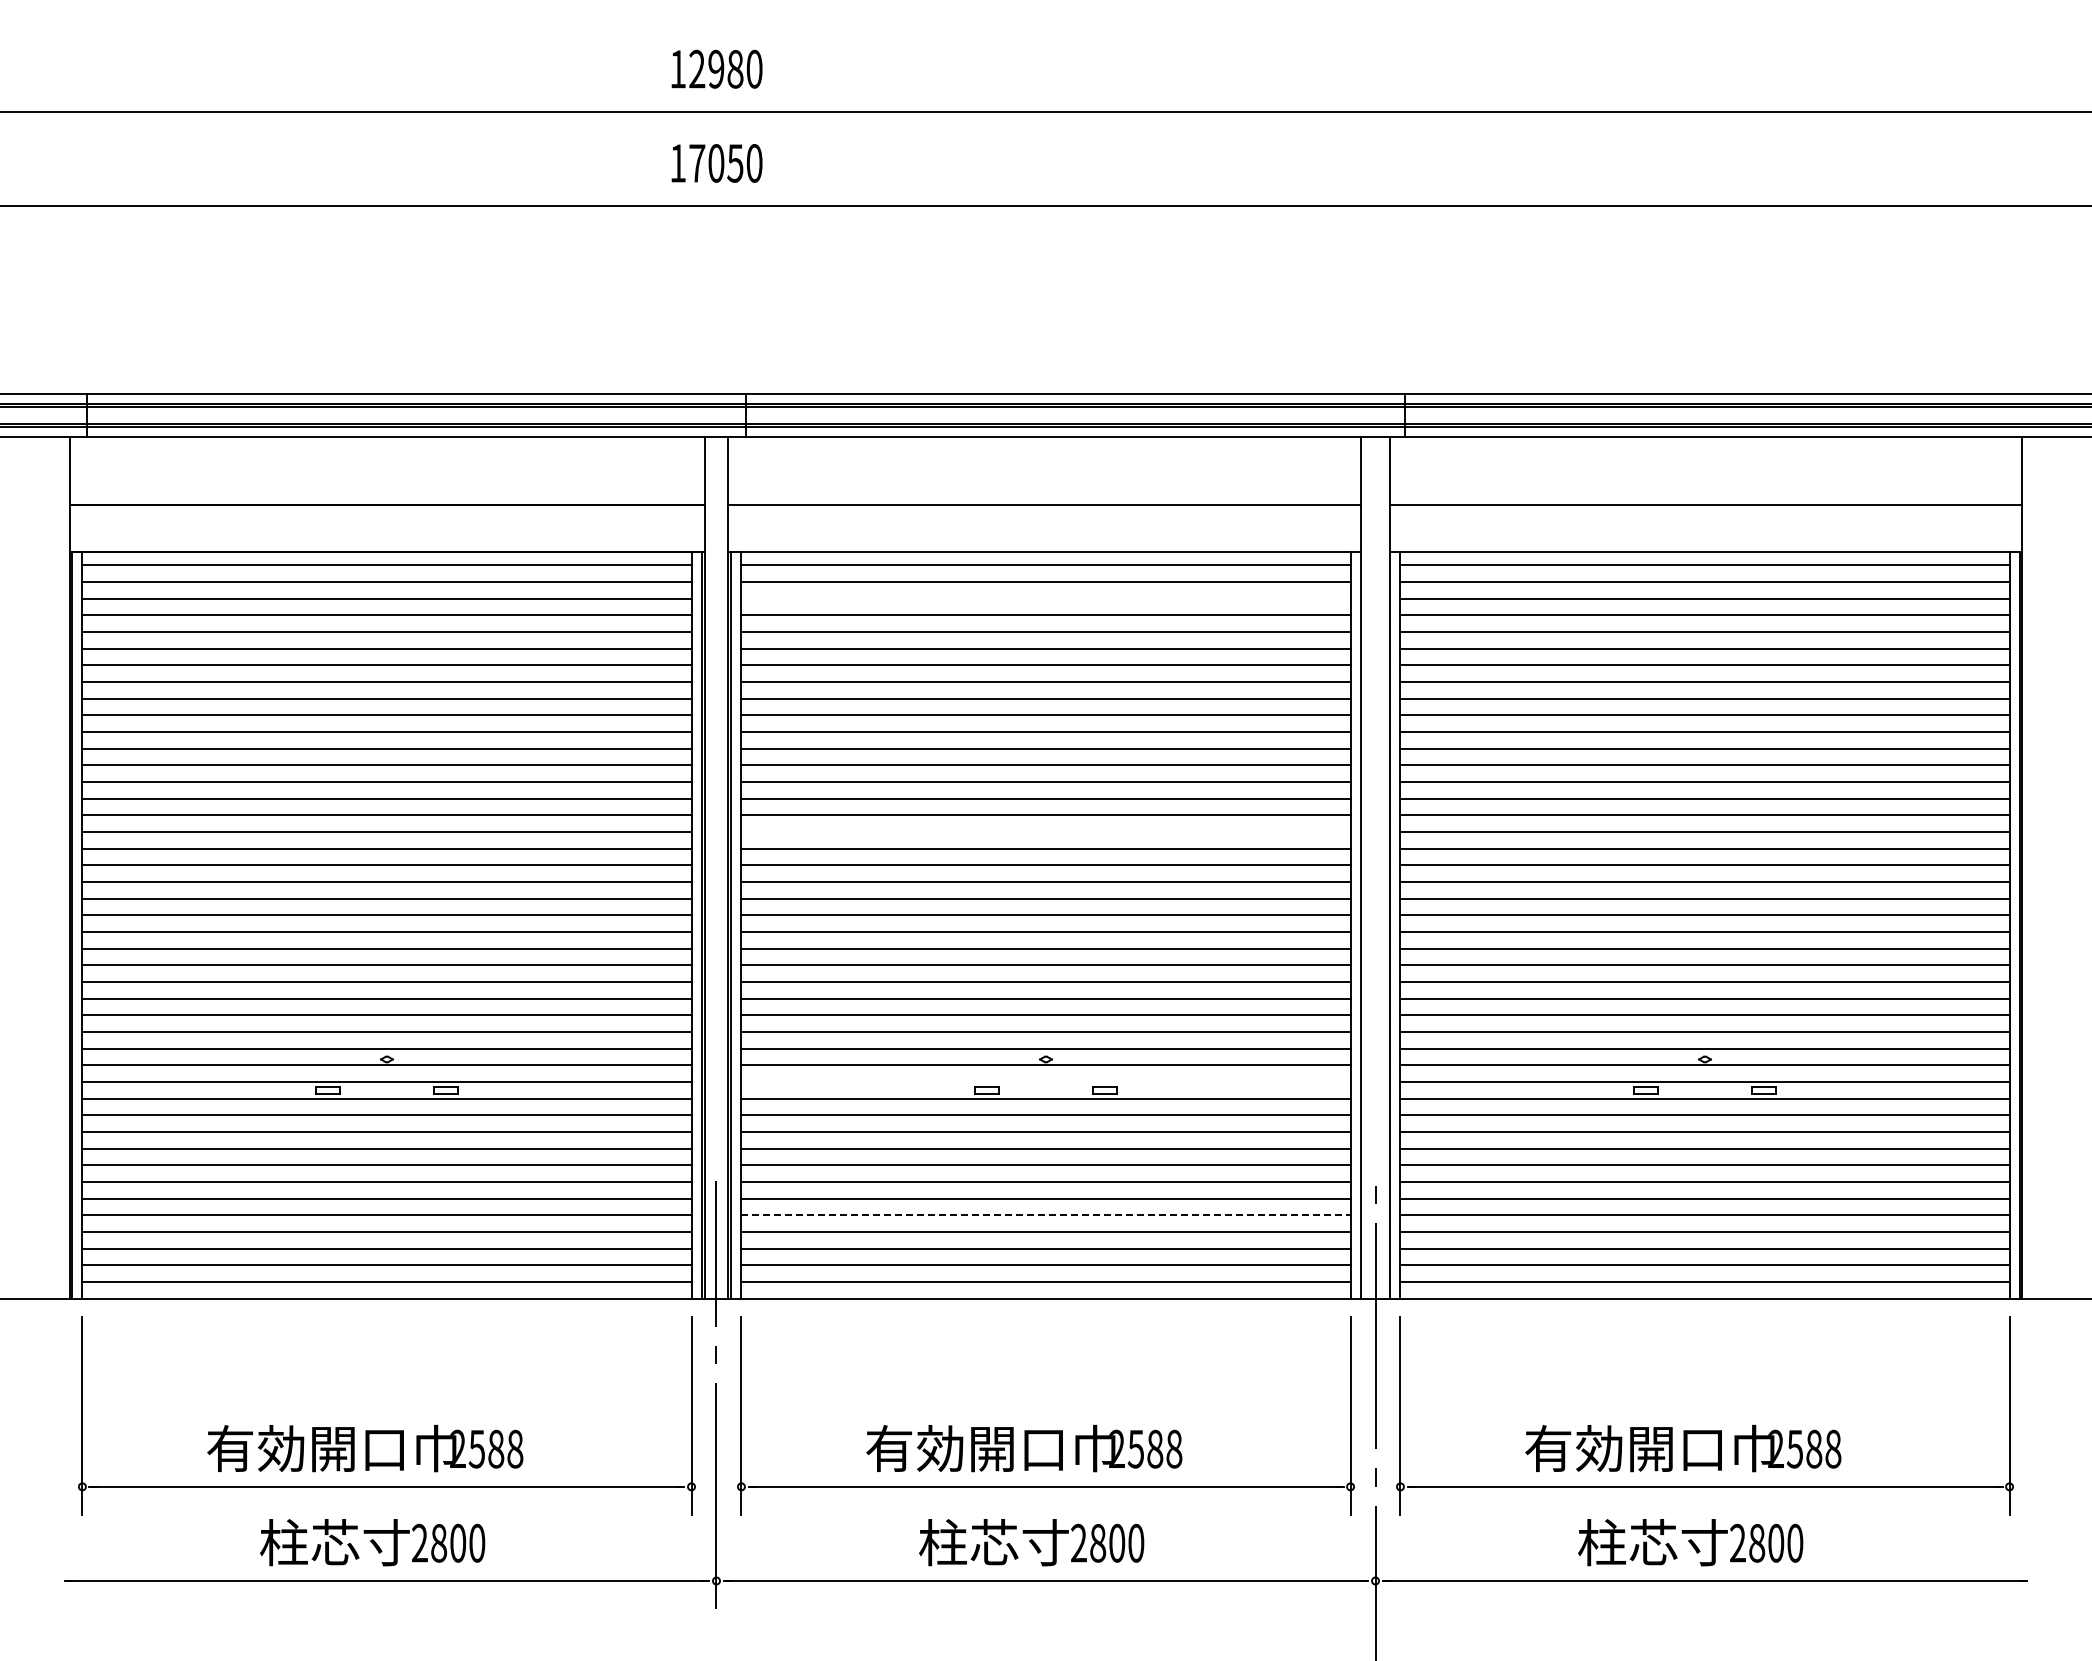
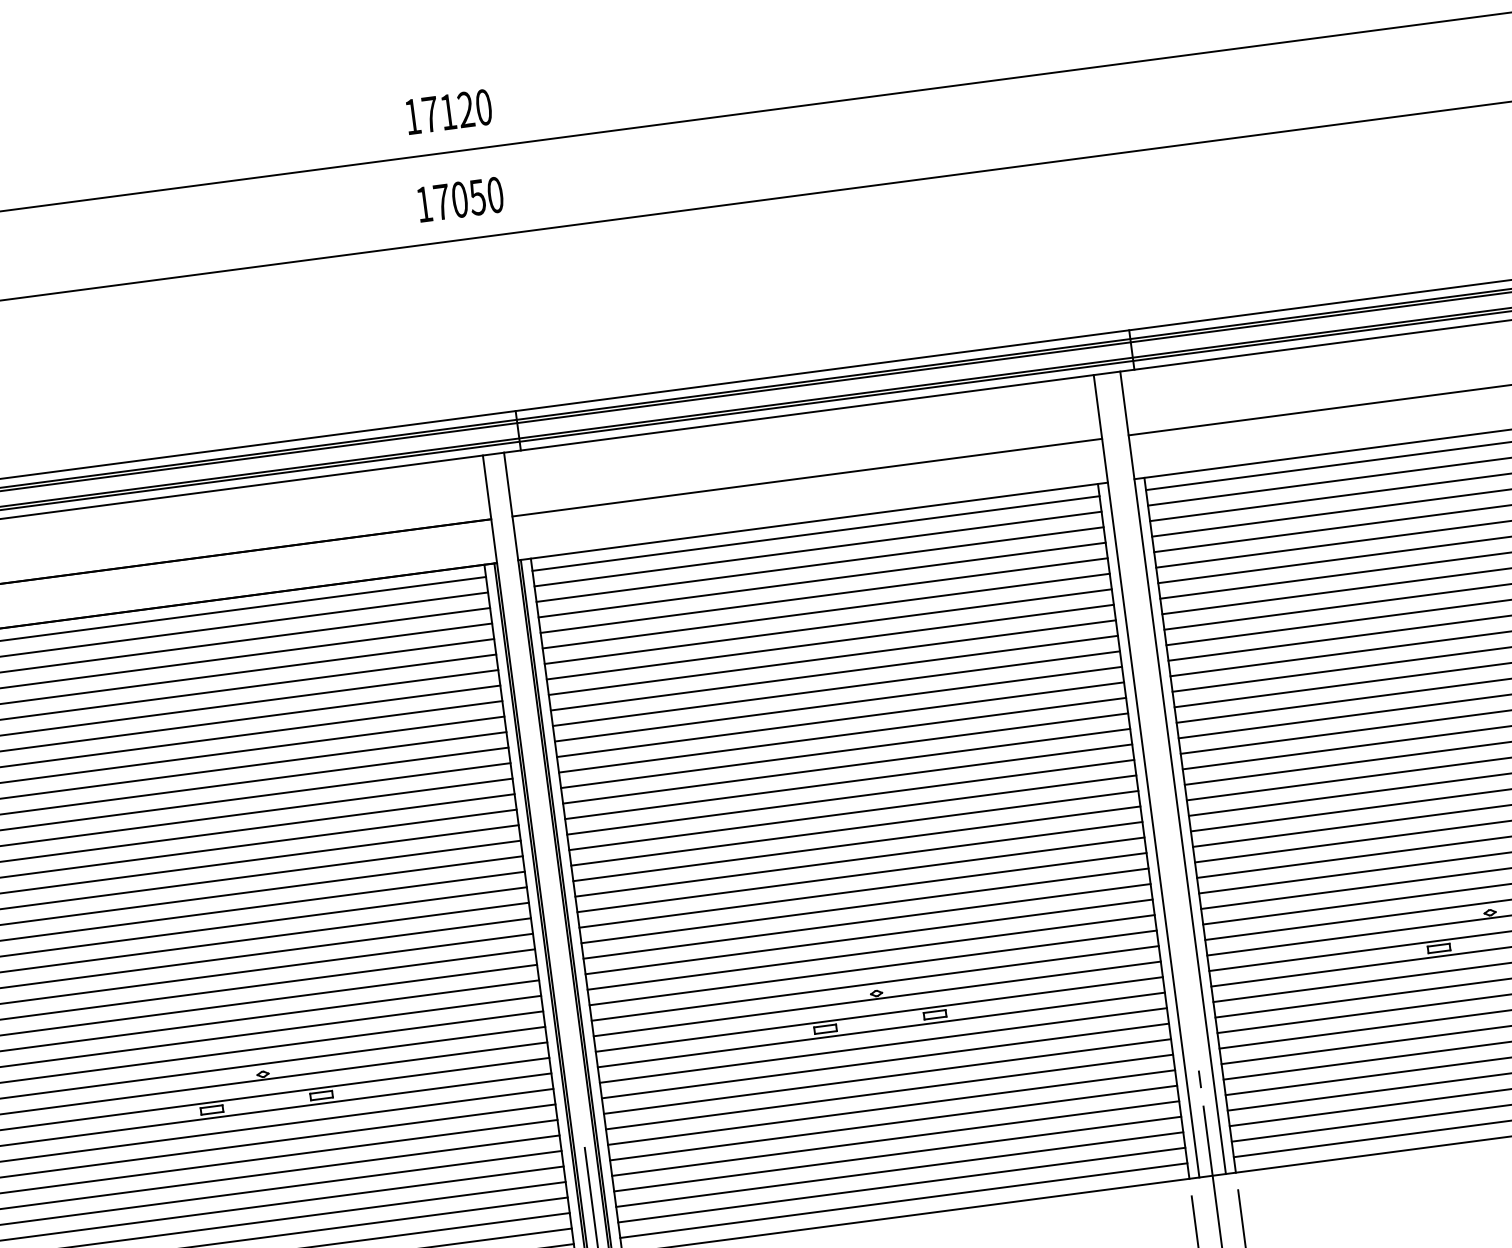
text: (716, 68) -> (448, 111), 12980 -> 17120
line: (1045, 598) -> (819, 564), added
line: (1045, 831) -> (848, 781), added
line: (1045, 1081) -> (878, 1014), added
line: (1045, 1215) -> (895, 1138), dashed -> solid

